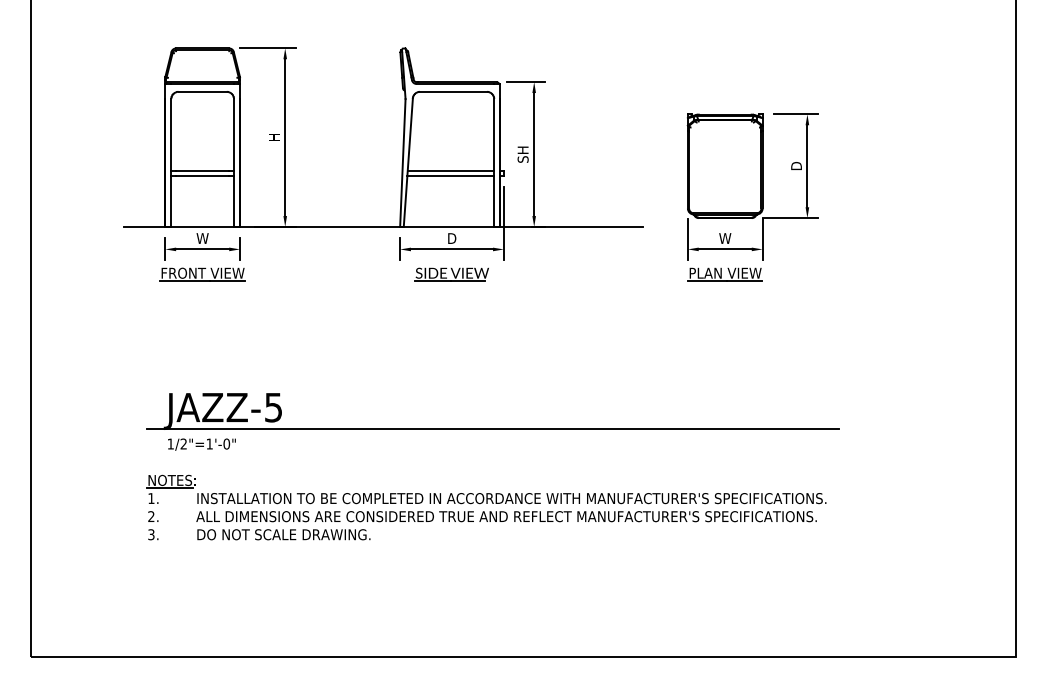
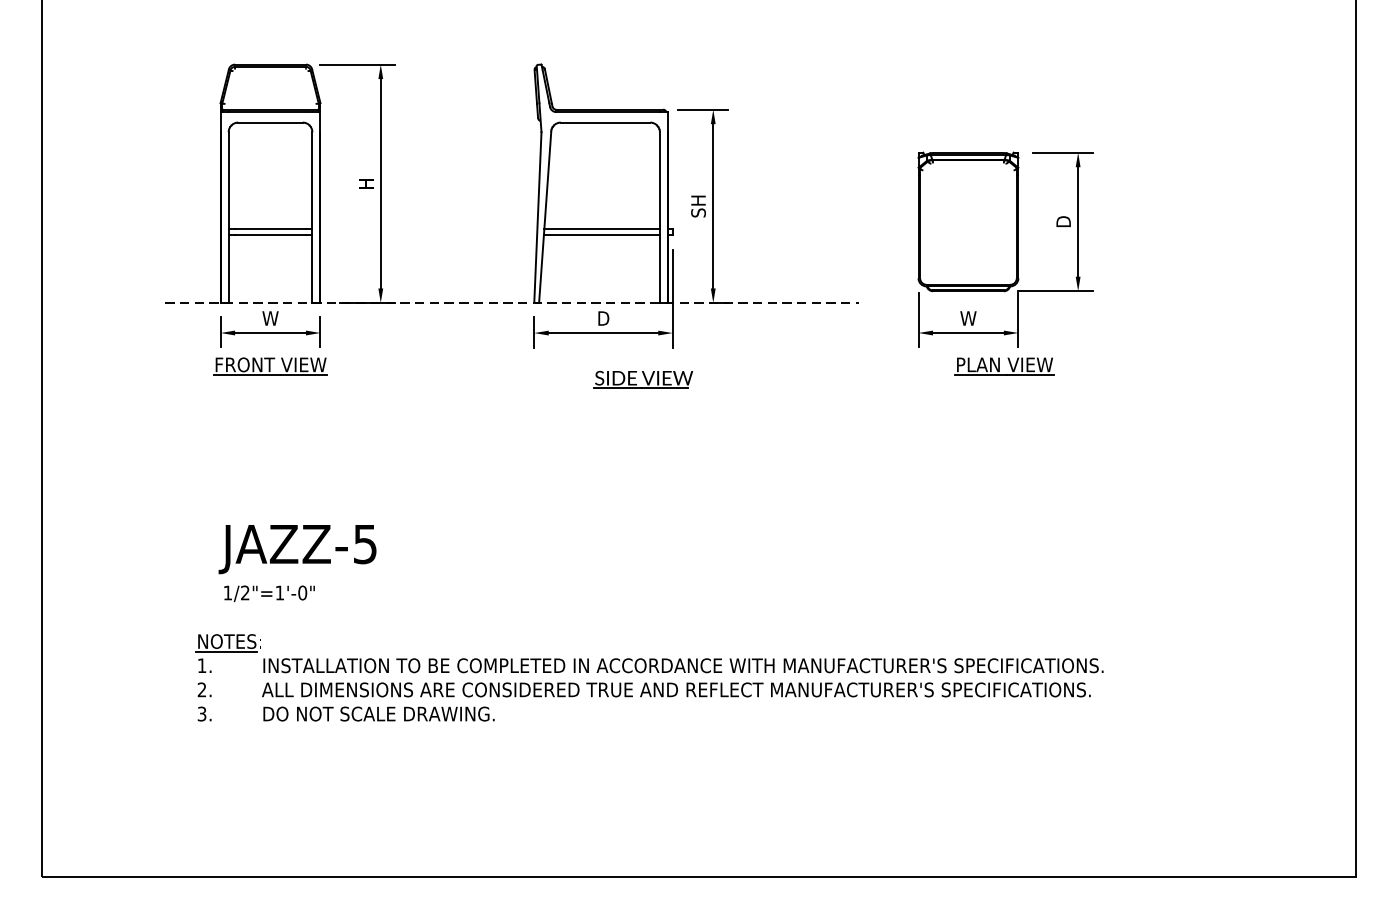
line: (383, 226) -> (512, 302), solid -> dashed
part: (451, 274) -> (642, 379), moved
part: (724, 274) -> (1003, 366), moved
line: (492, 428) -> (657, 572), removed

